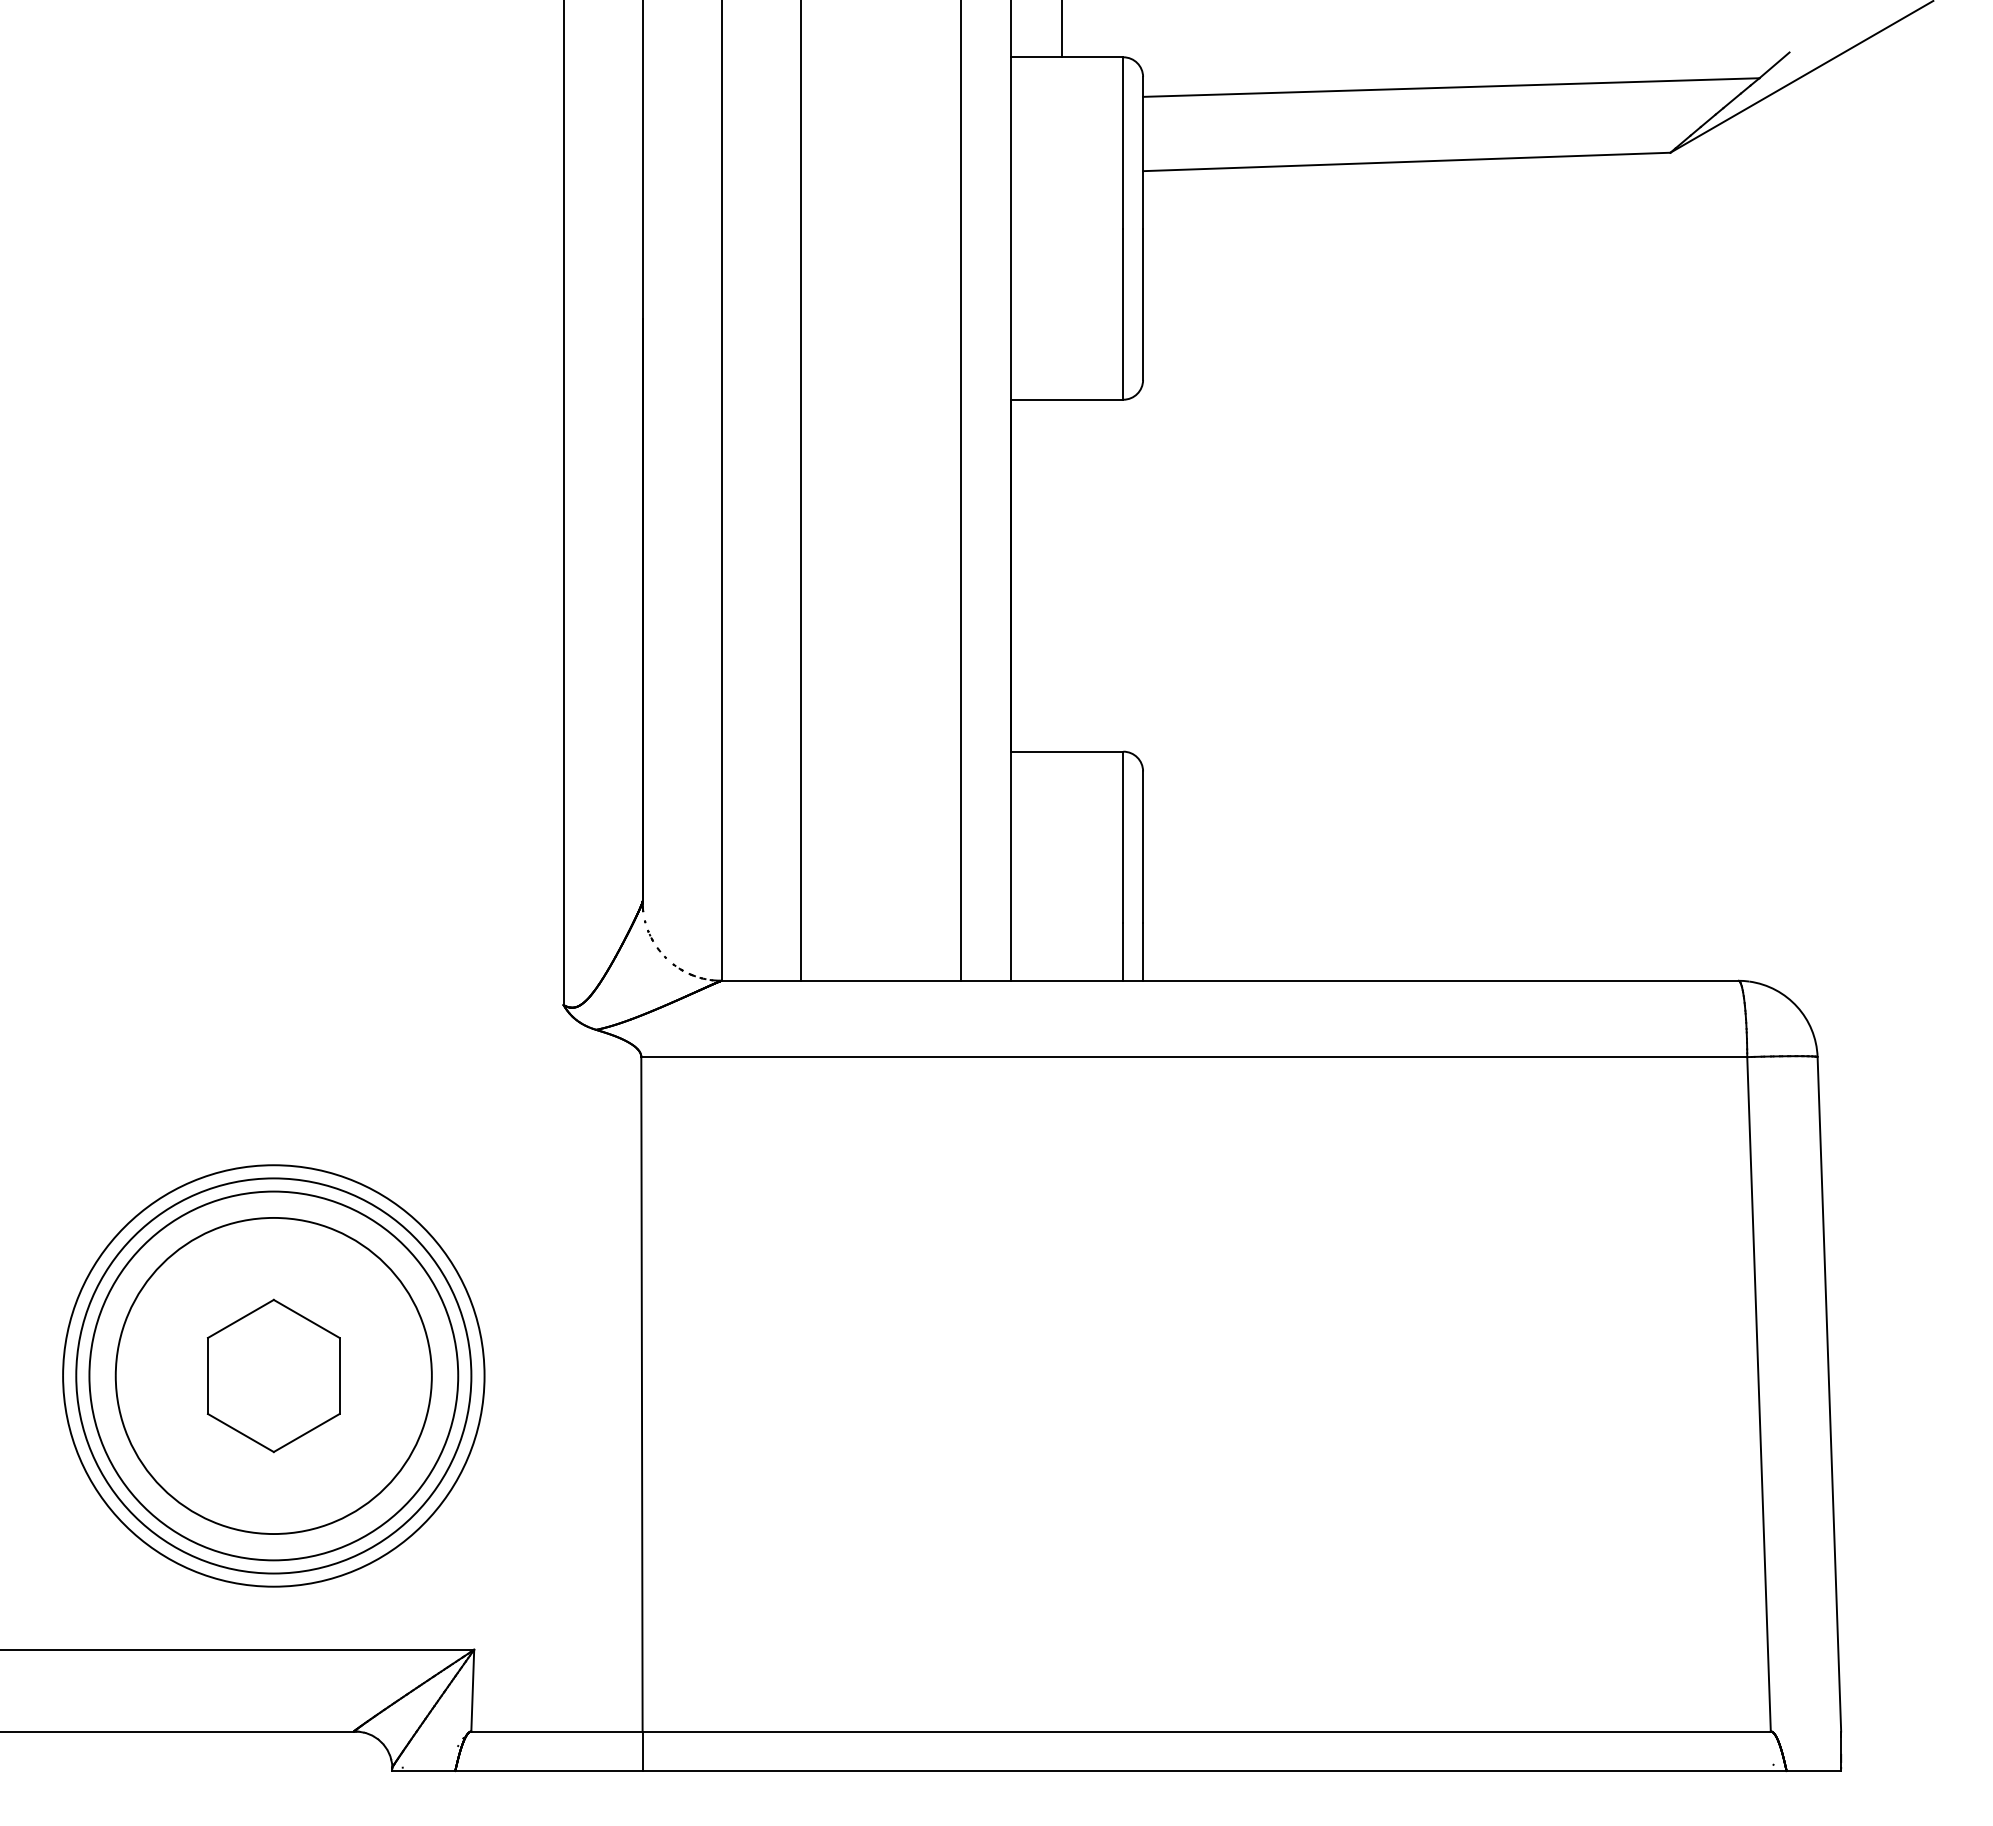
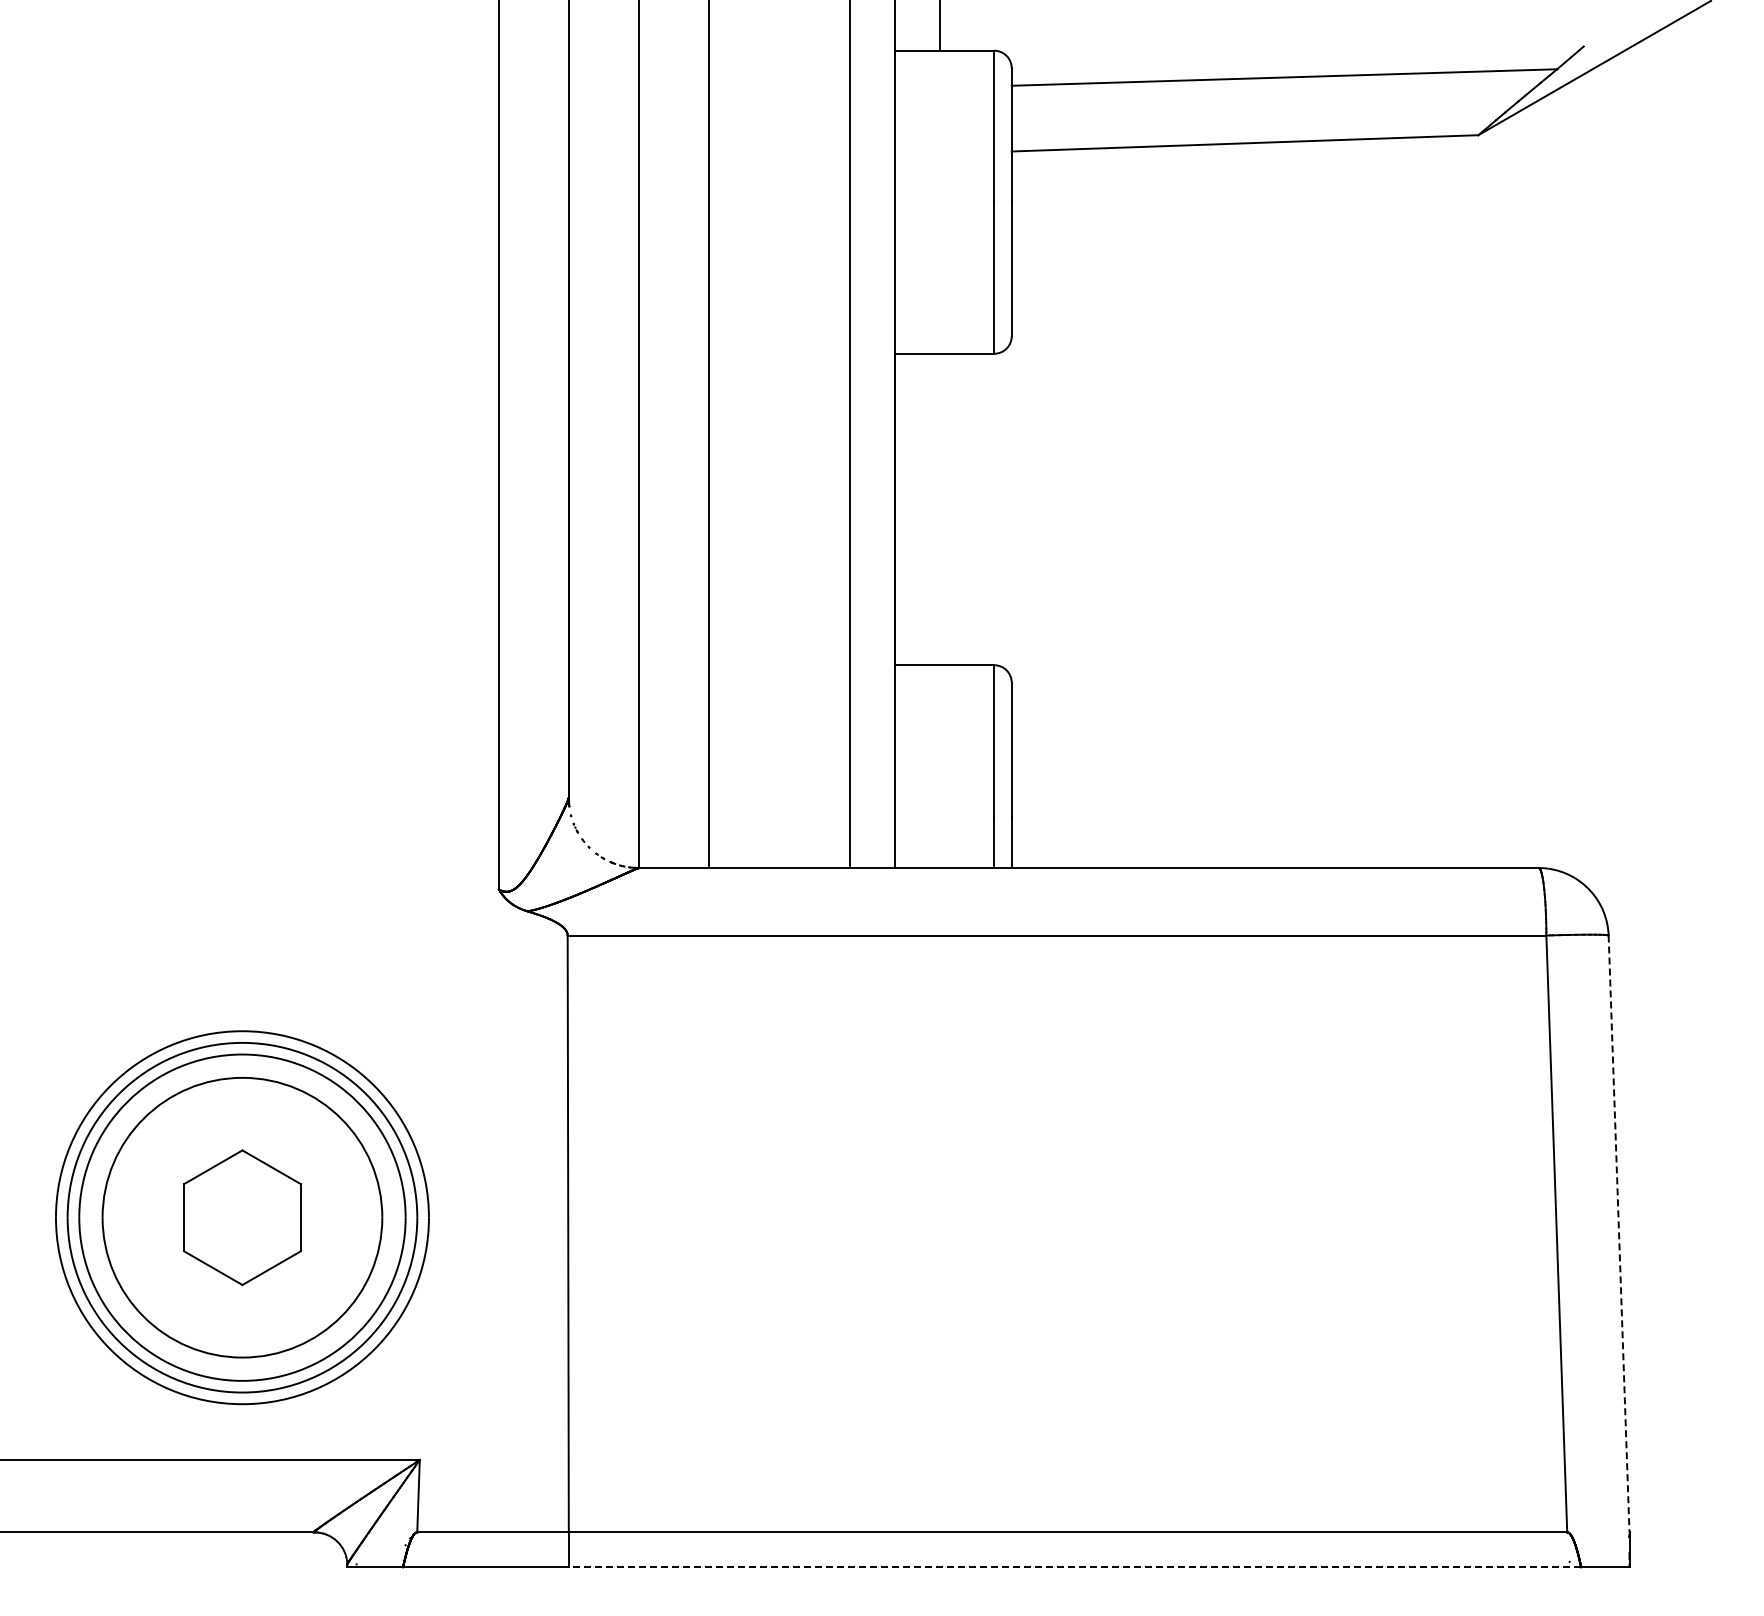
line: (1829, 1393) -> (1619, 1233), solid -> dashed
line: (1214, 1771) -> (1074, 1567), solid -> dashed

